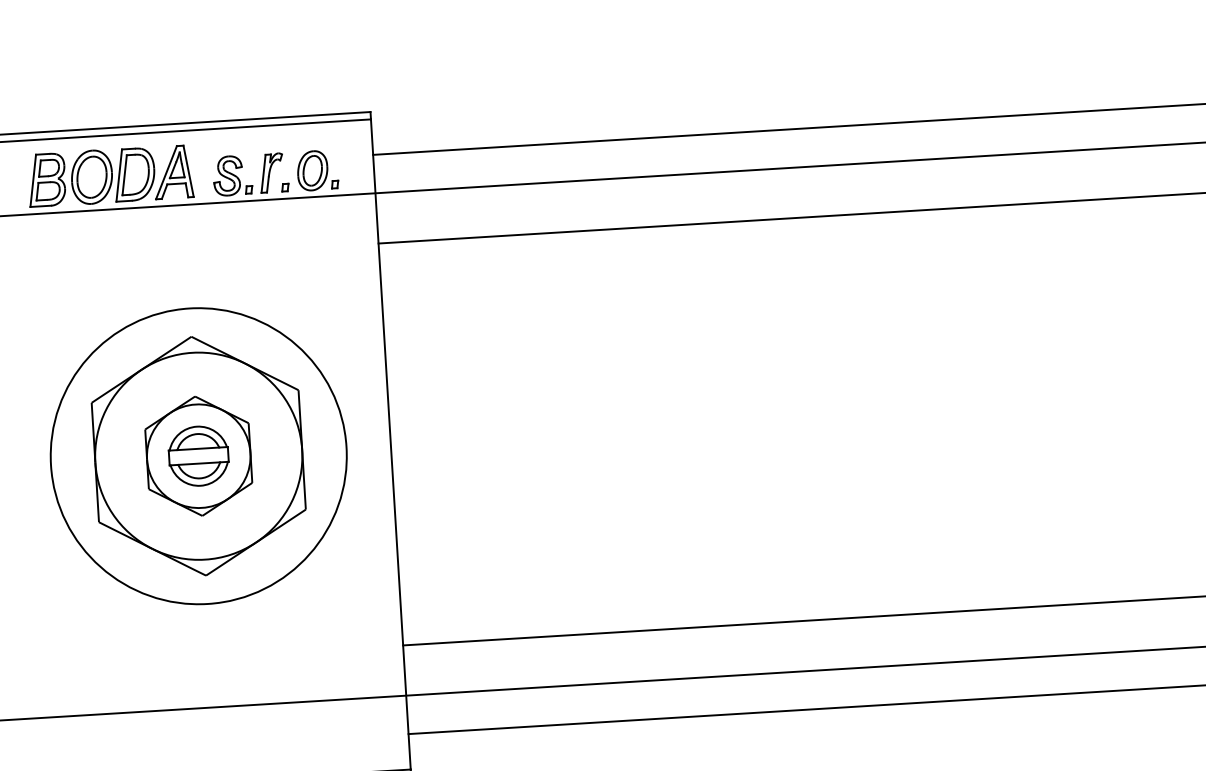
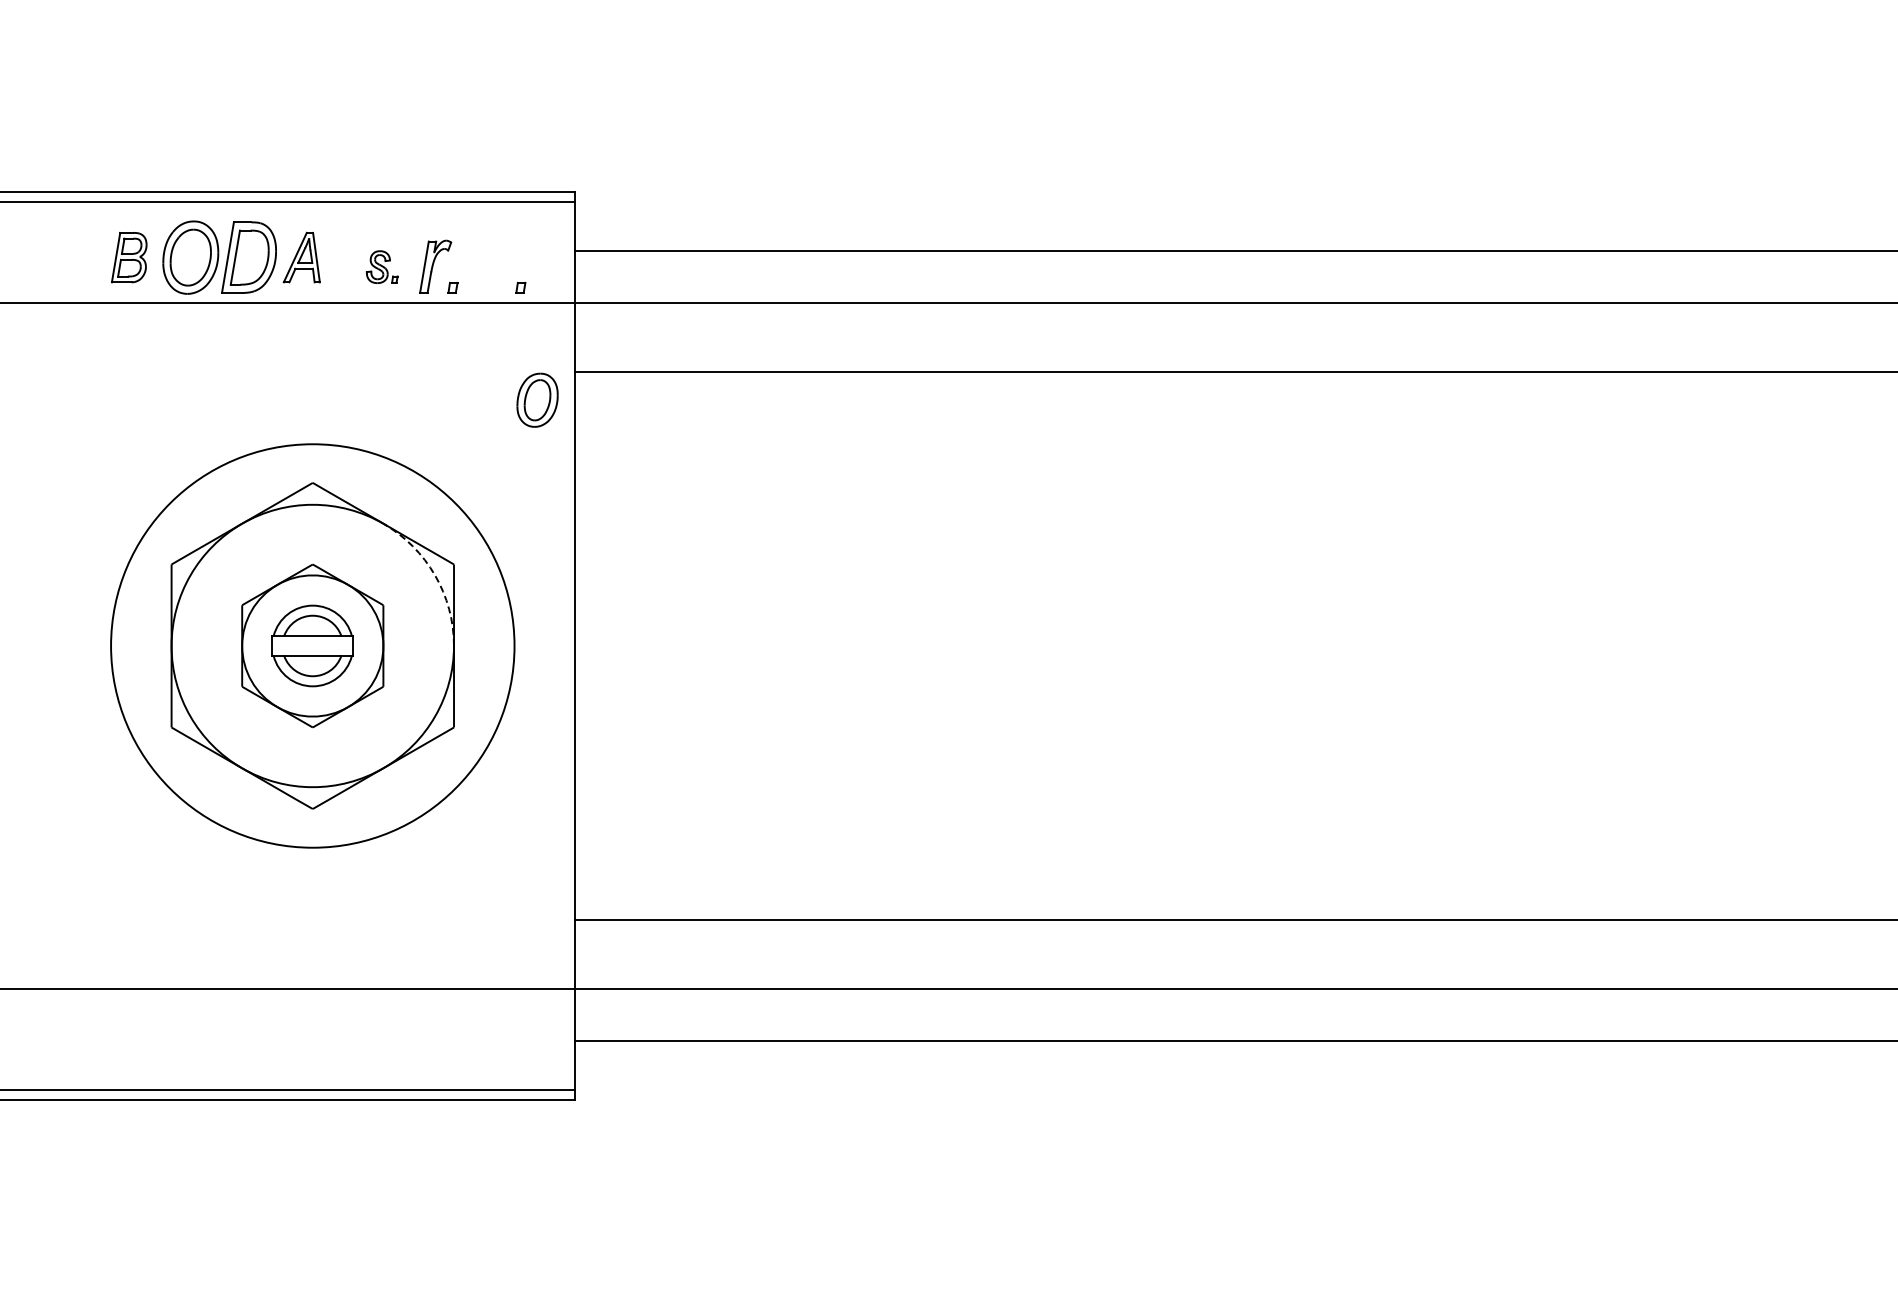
part: (312, 170) -> (537, 399), moved
part: (173, 172) -> (301, 257), size x0.7
part: (232, 175) -> (381, 266), size x0.6
part: (46, 179) -> (128, 257), size x0.7
arc: (285, 399) -> (435, 575), solid -> dashed

